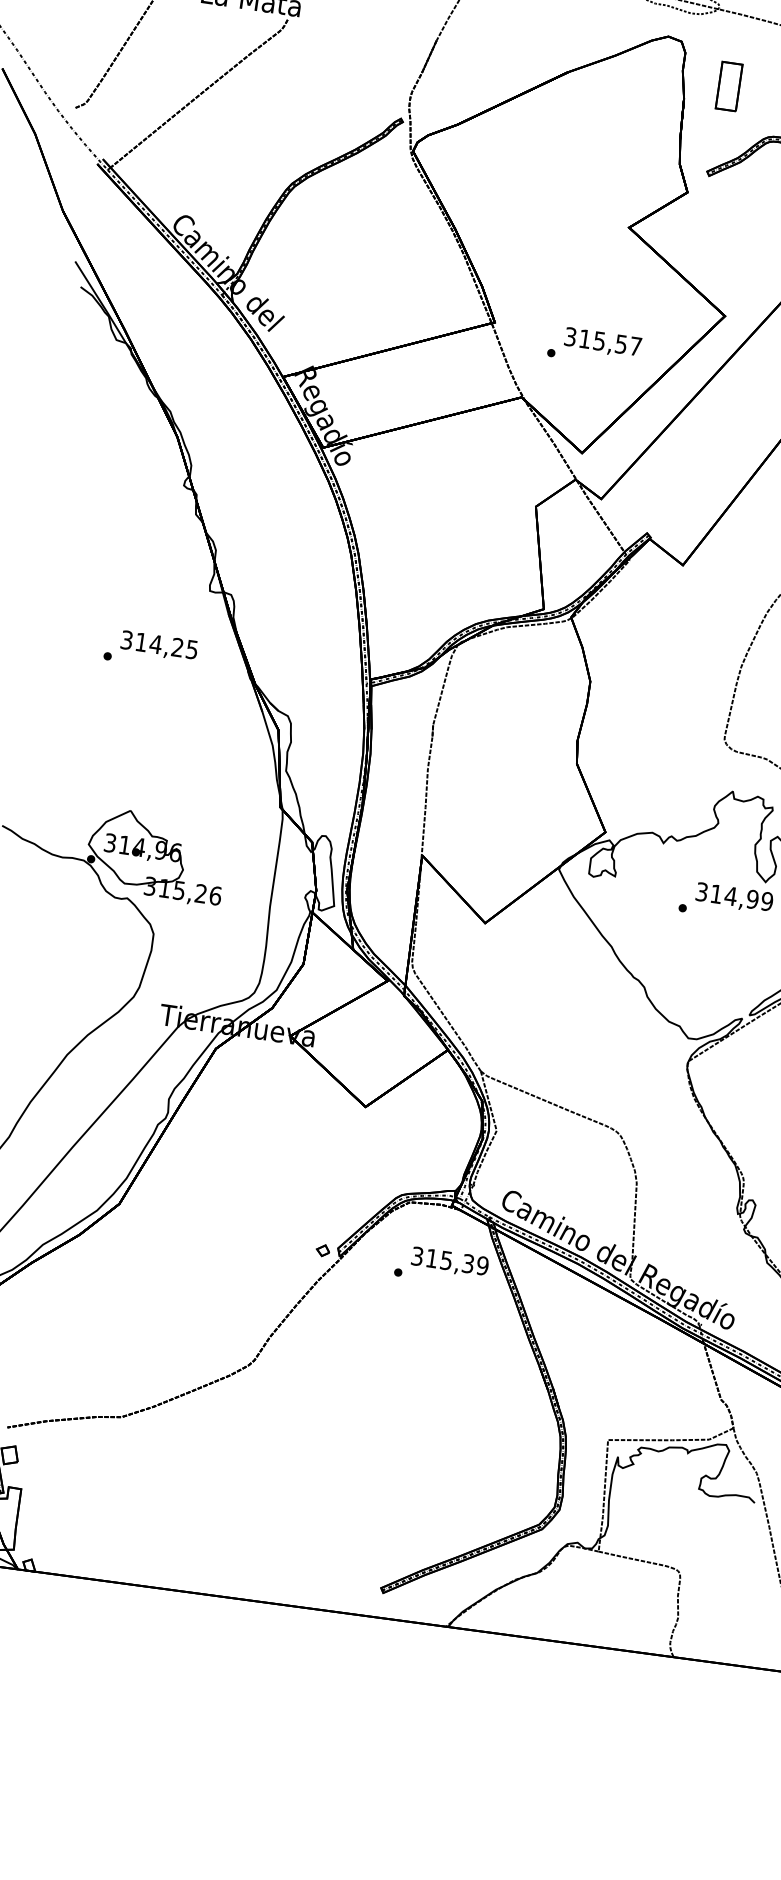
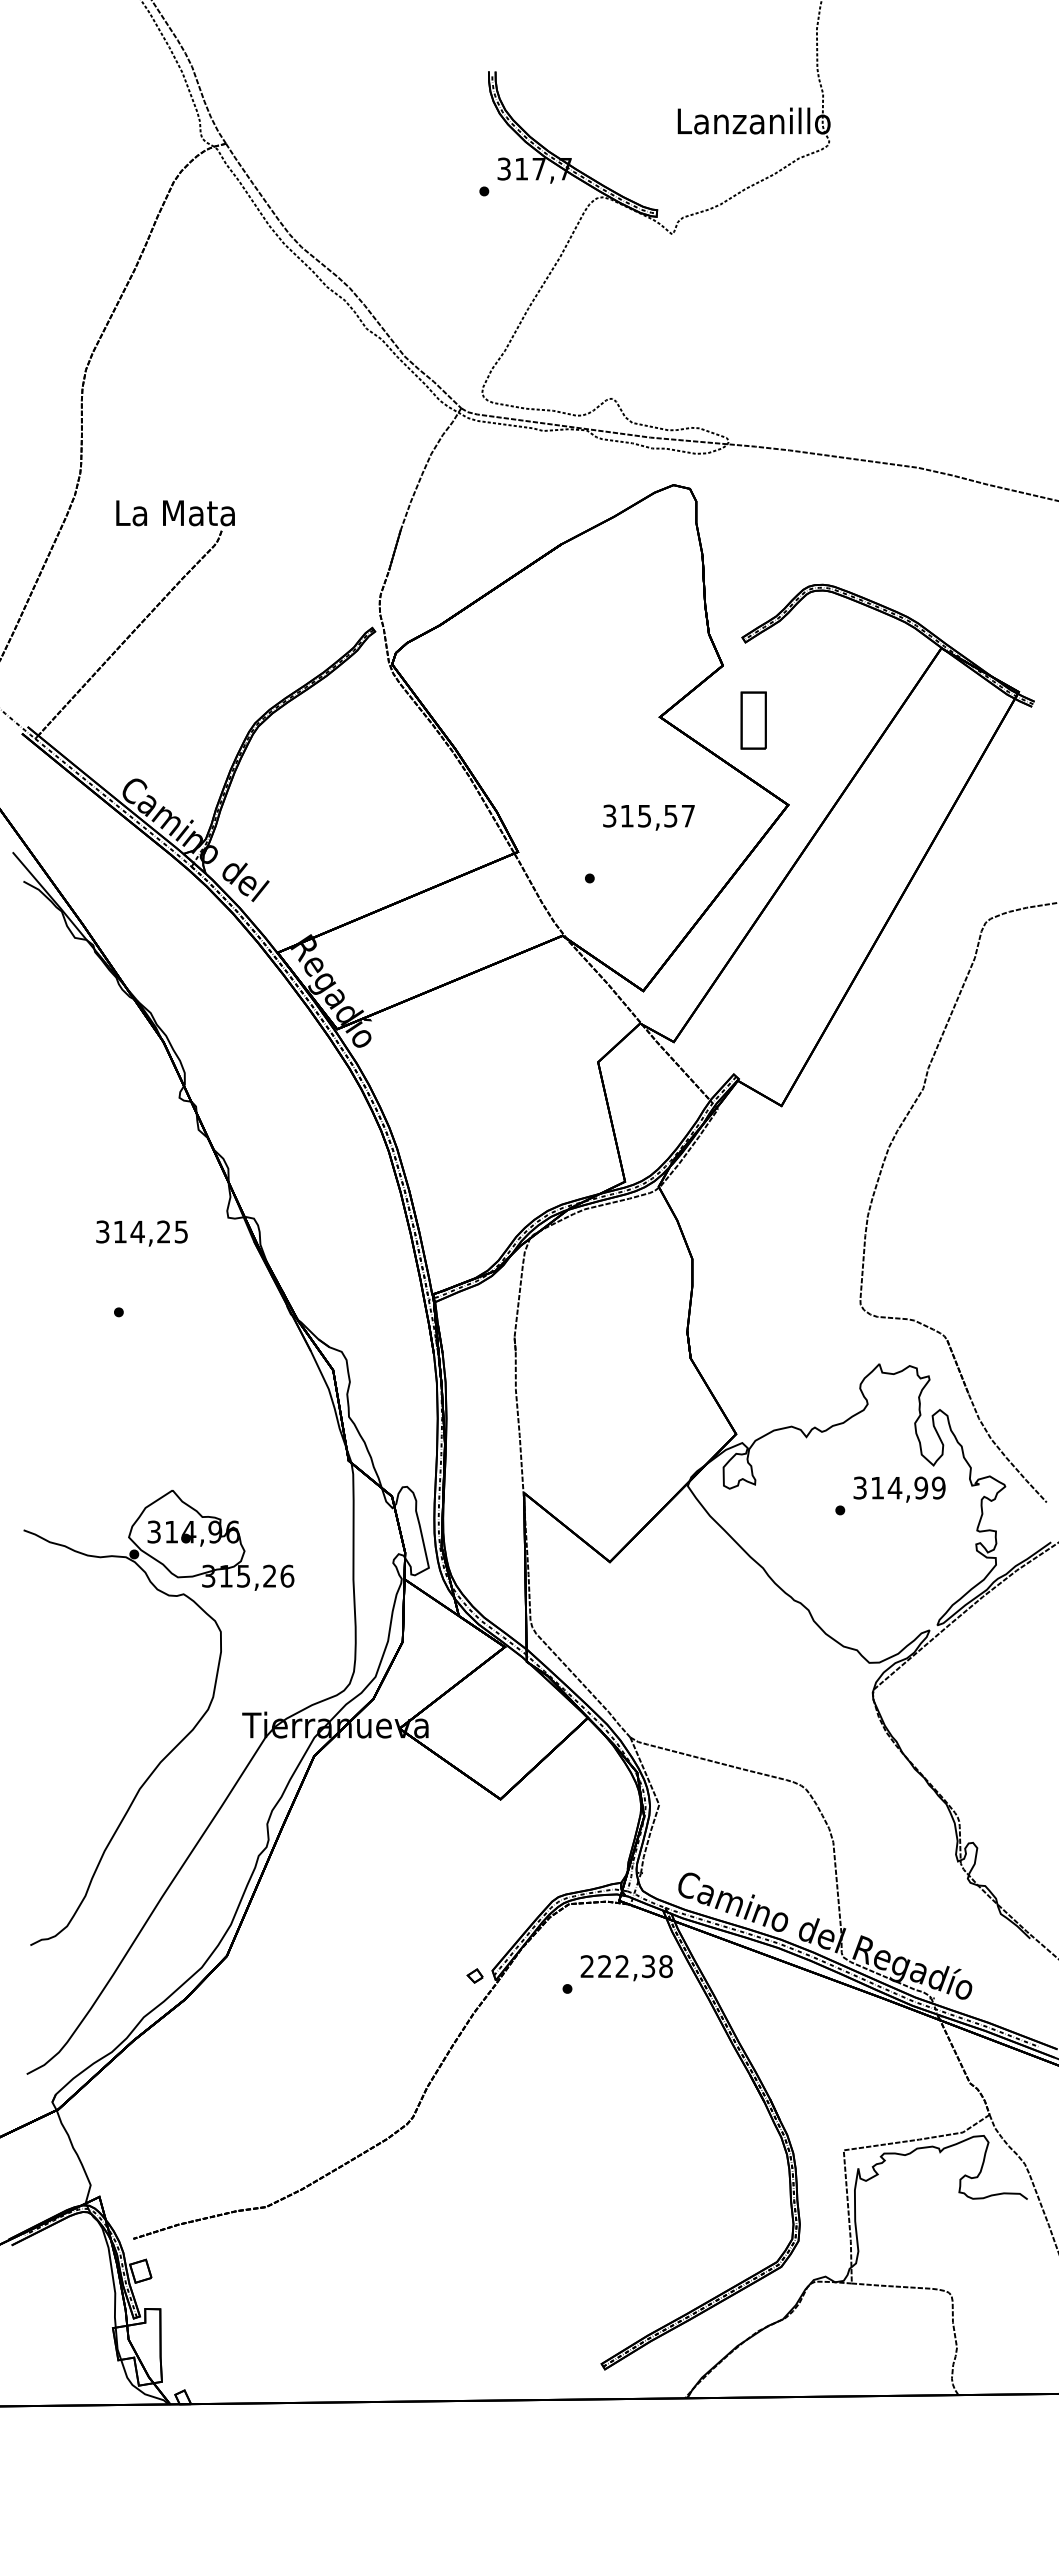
part: (729, 86) -> (753, 720), moved
text: (602, 342) -> (648, 817), moved
text: (158, 646) -> (141, 1233), moved
text: (449, 1261) -> (626, 1966), 315,39 -> 222,38

